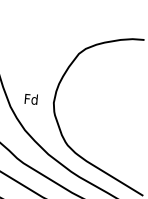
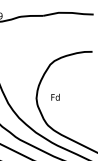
text: (31, 98) -> (55, 96), moved

